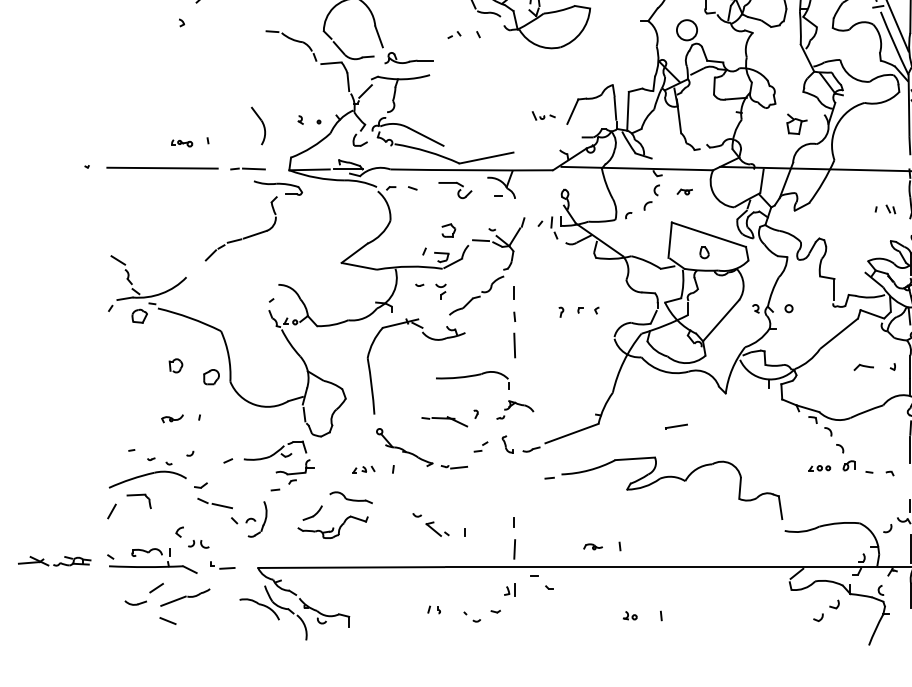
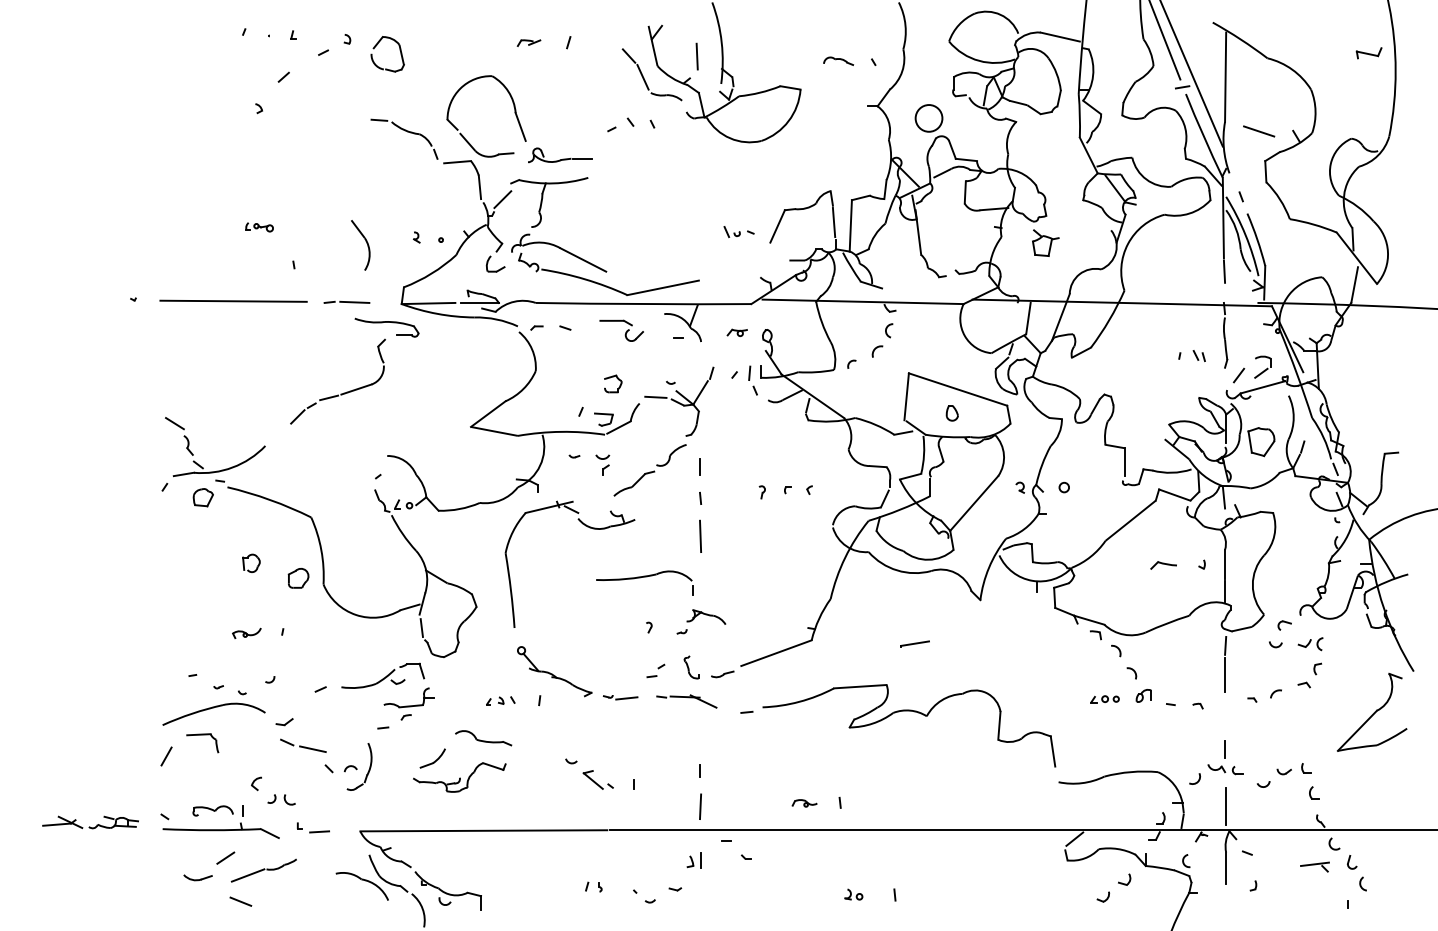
part: (454, 34) -> (620, 124), size x1.6
part: (796, 123) -> (1045, 242), moved
part: (182, 143) -> (259, 227), moved
part: (684, 191) -> (736, 332), moved
part: (444, 421) -> (686, 701), moved

